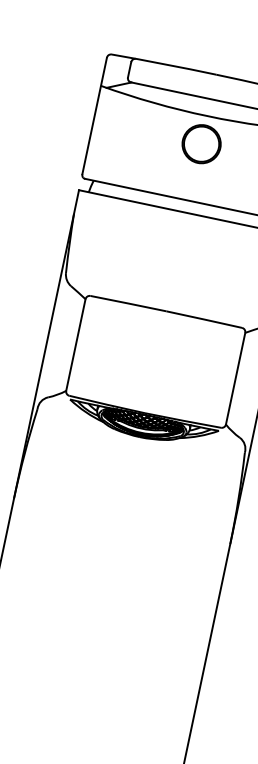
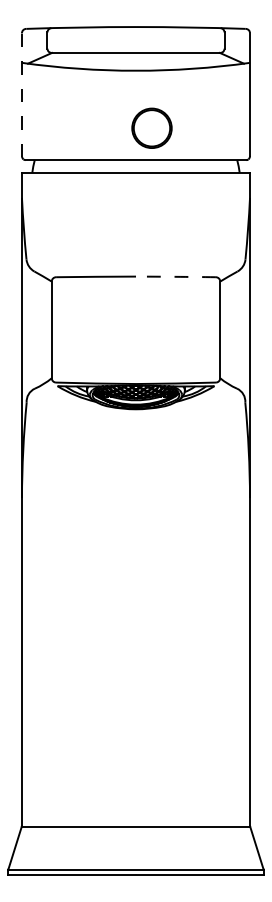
line: (94, 116) -> (21, 95), solid -> dashed
part: (201, 143) -> (151, 127), moved
arc: (203, 319) -> (175, 276), solid -> dashed

